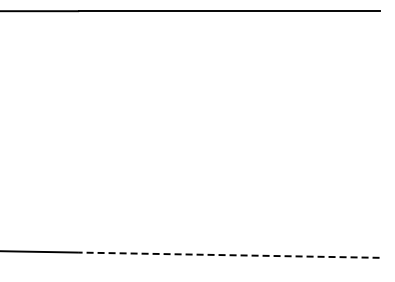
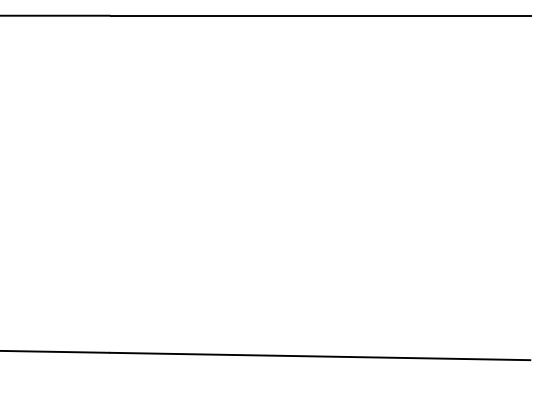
line: (228, 255) -> (319, 356), dashed -> solid

